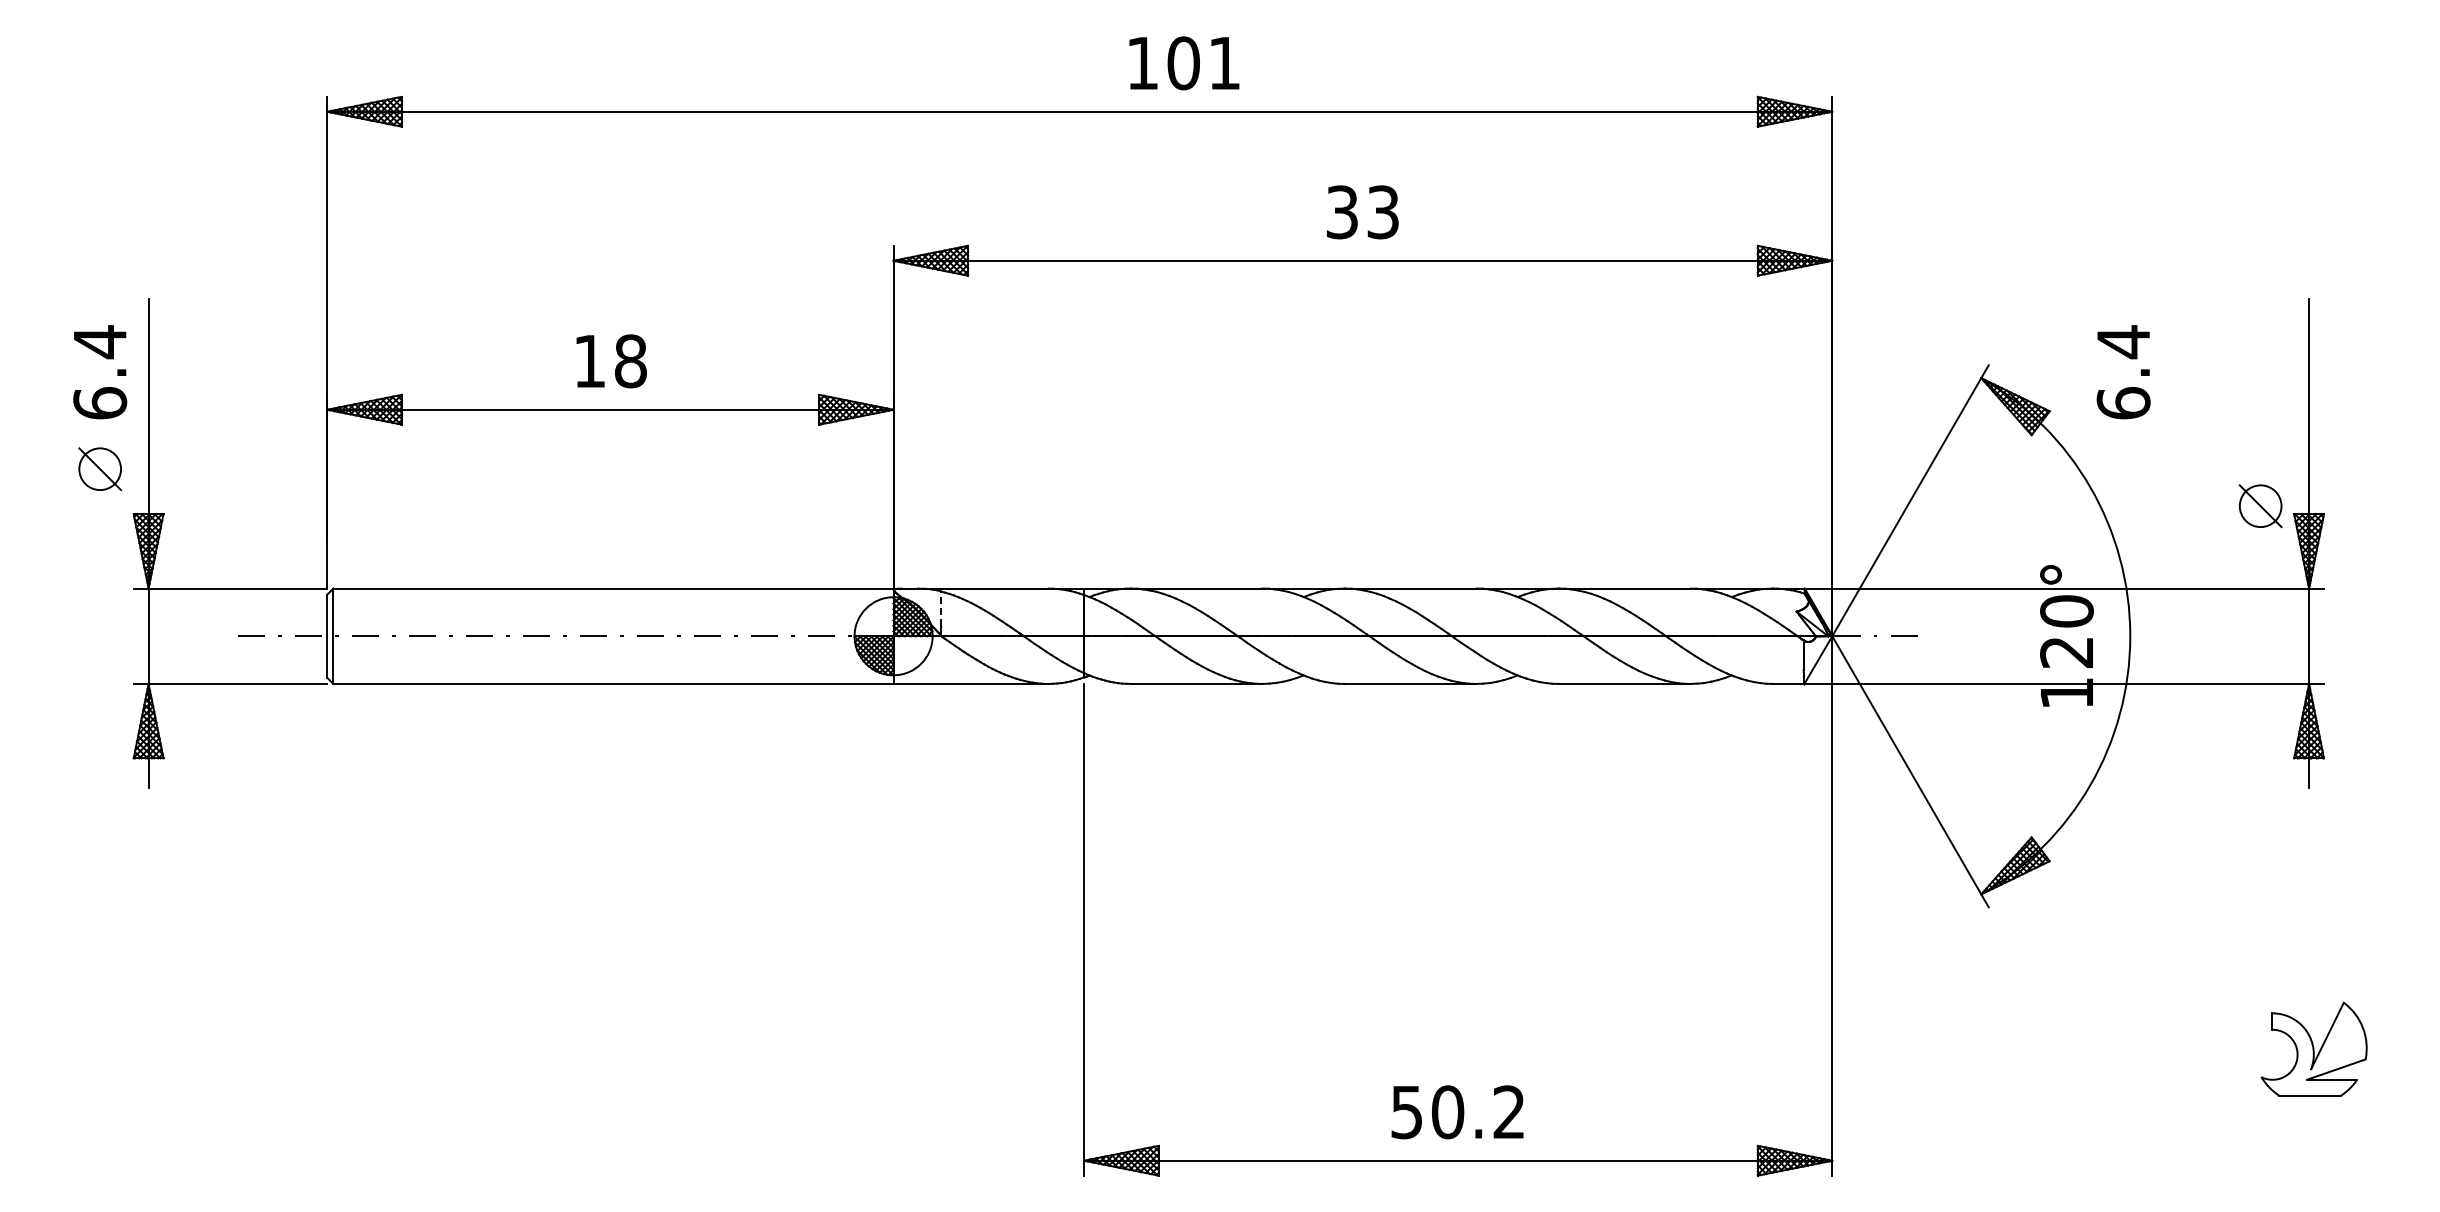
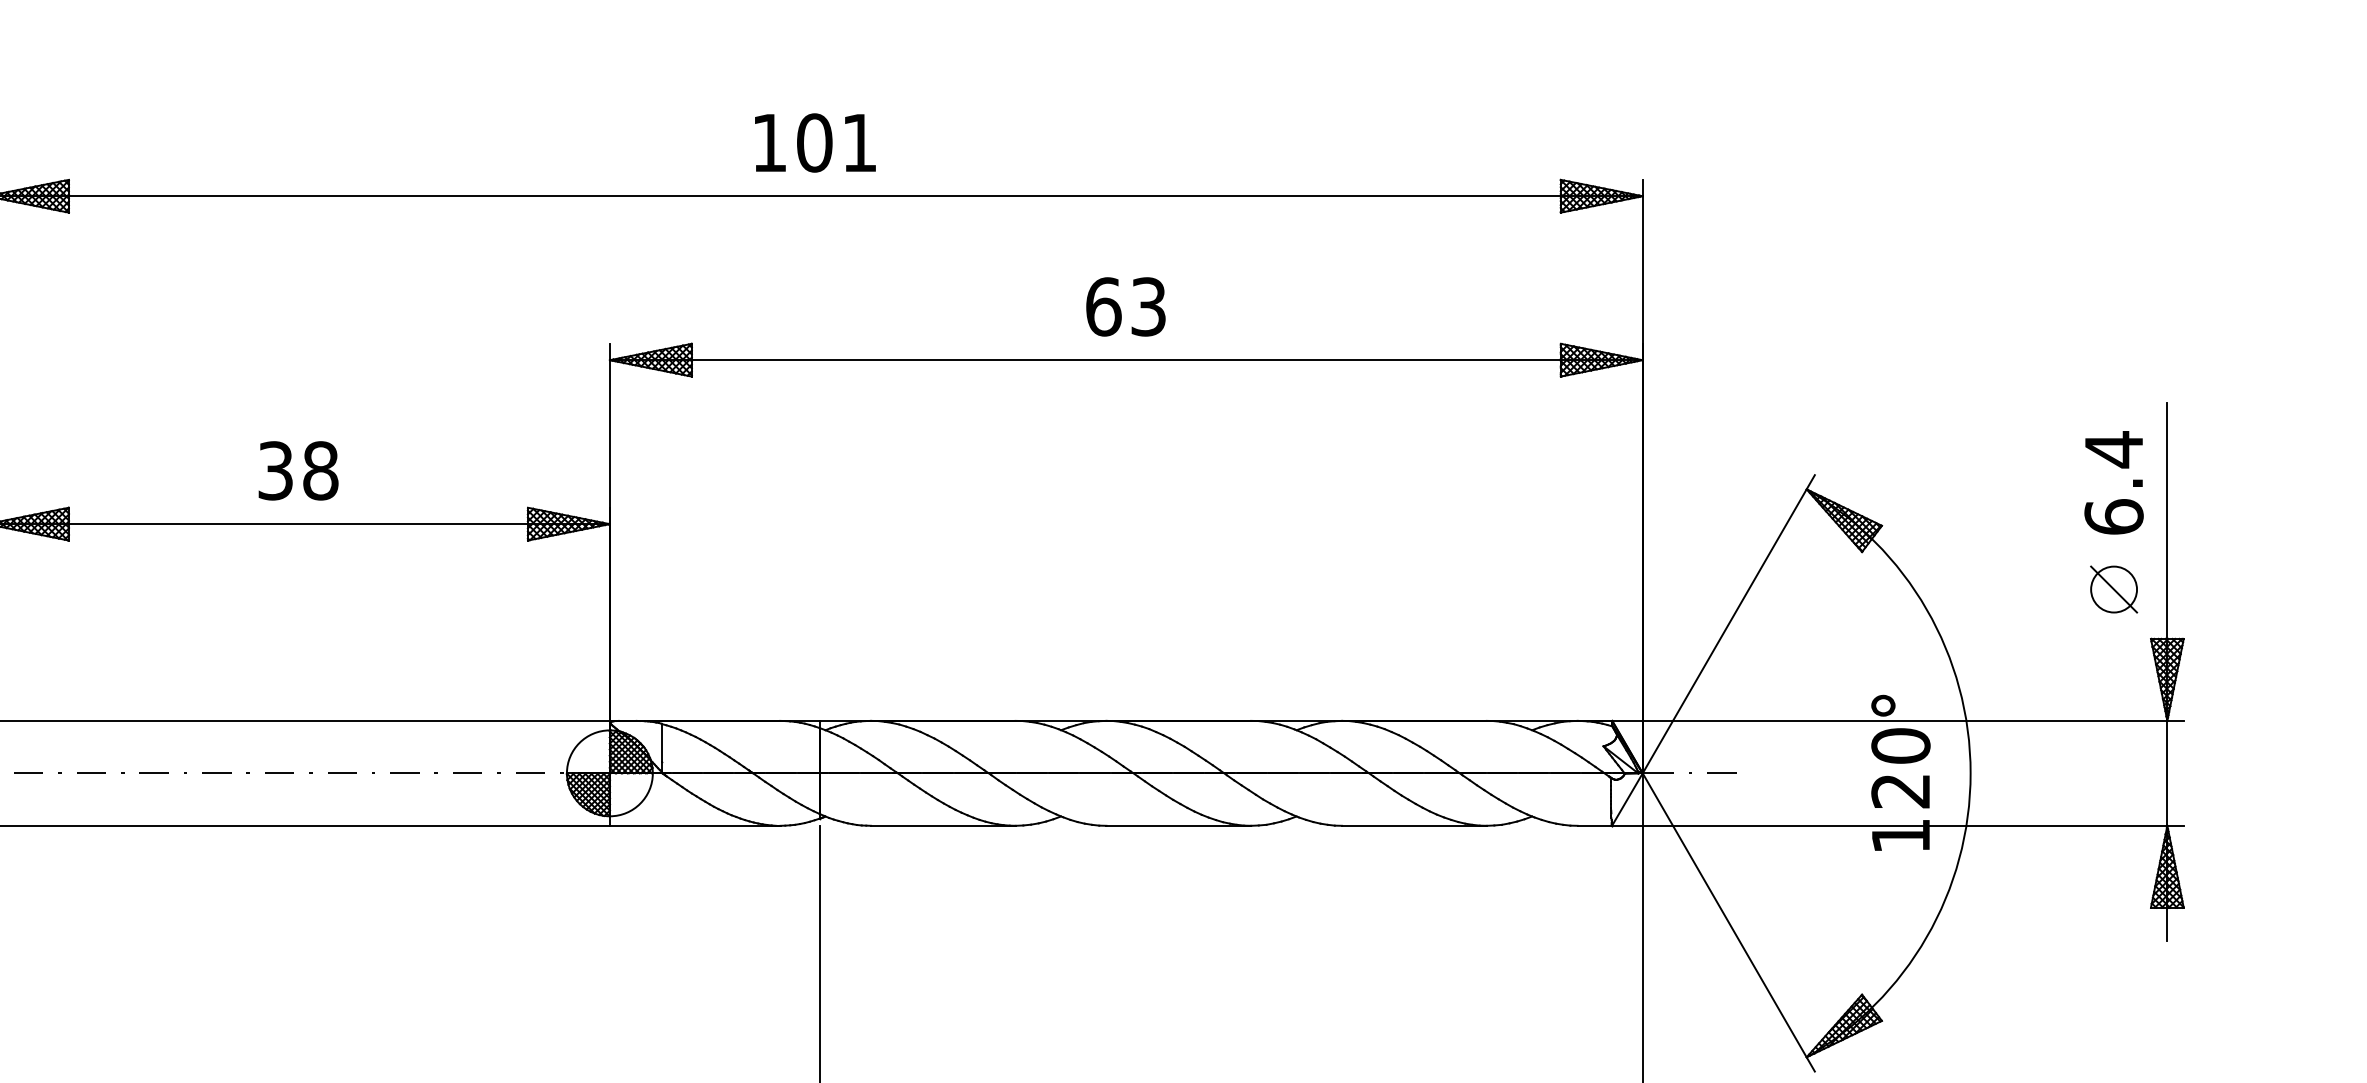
text: (1184, 63) -> (815, 143), moved
text: (1342, 212) -> (1103, 307), 33 -> 63
text: (589, 361) -> (275, 471), 18 -> 38
text: (2123, 372) -> (2113, 483), moved
part: (2260, 506) -> (2113, 589), moved
line: (940, 607) -> (661, 741), dashed -> solid

